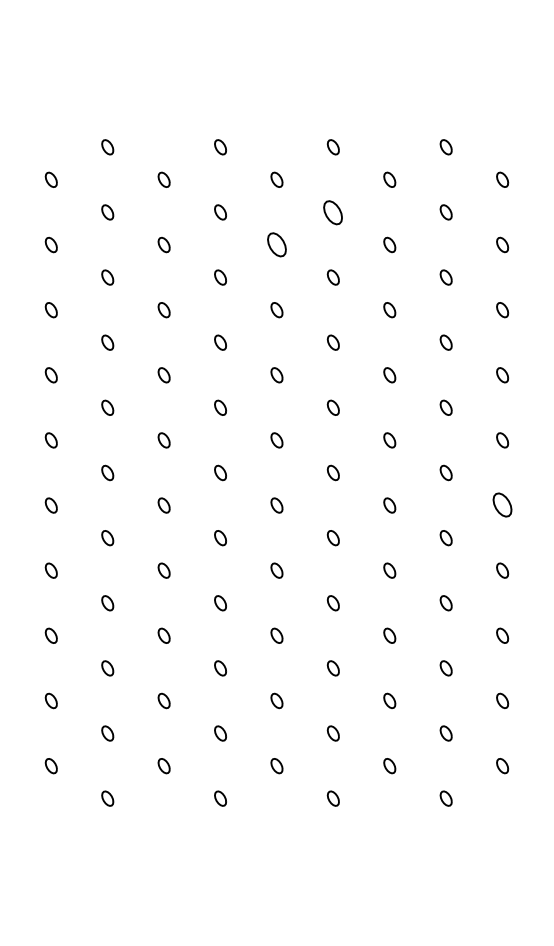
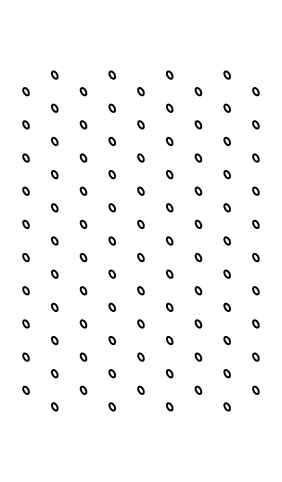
part: (332, 210) -> (169, 107), size x0.62
part: (276, 244) -> (140, 124), size x0.62
part: (501, 505) -> (255, 257), size x0.62

